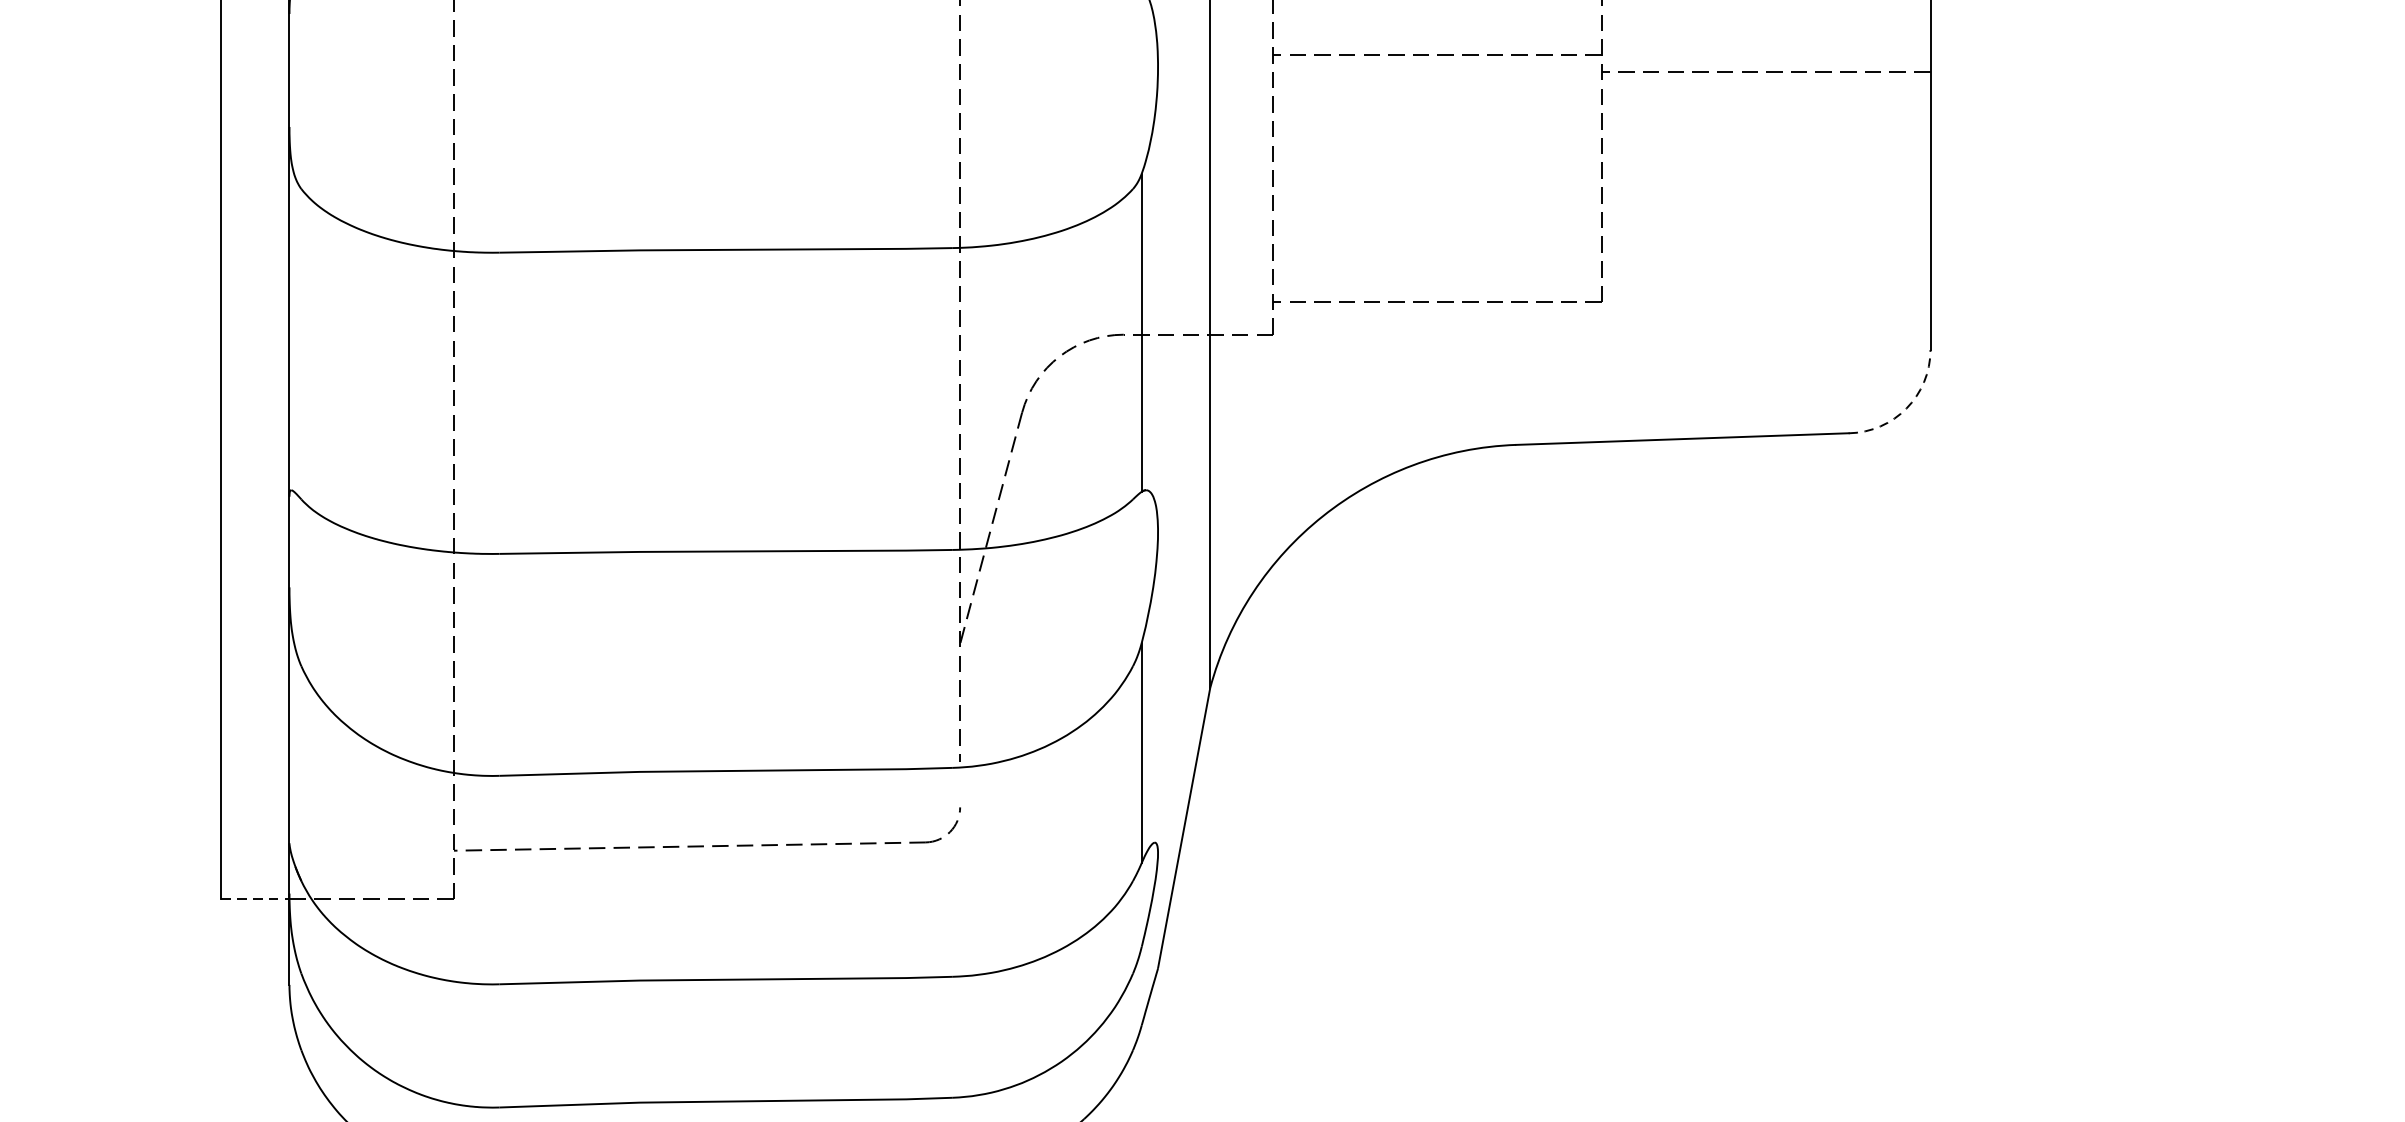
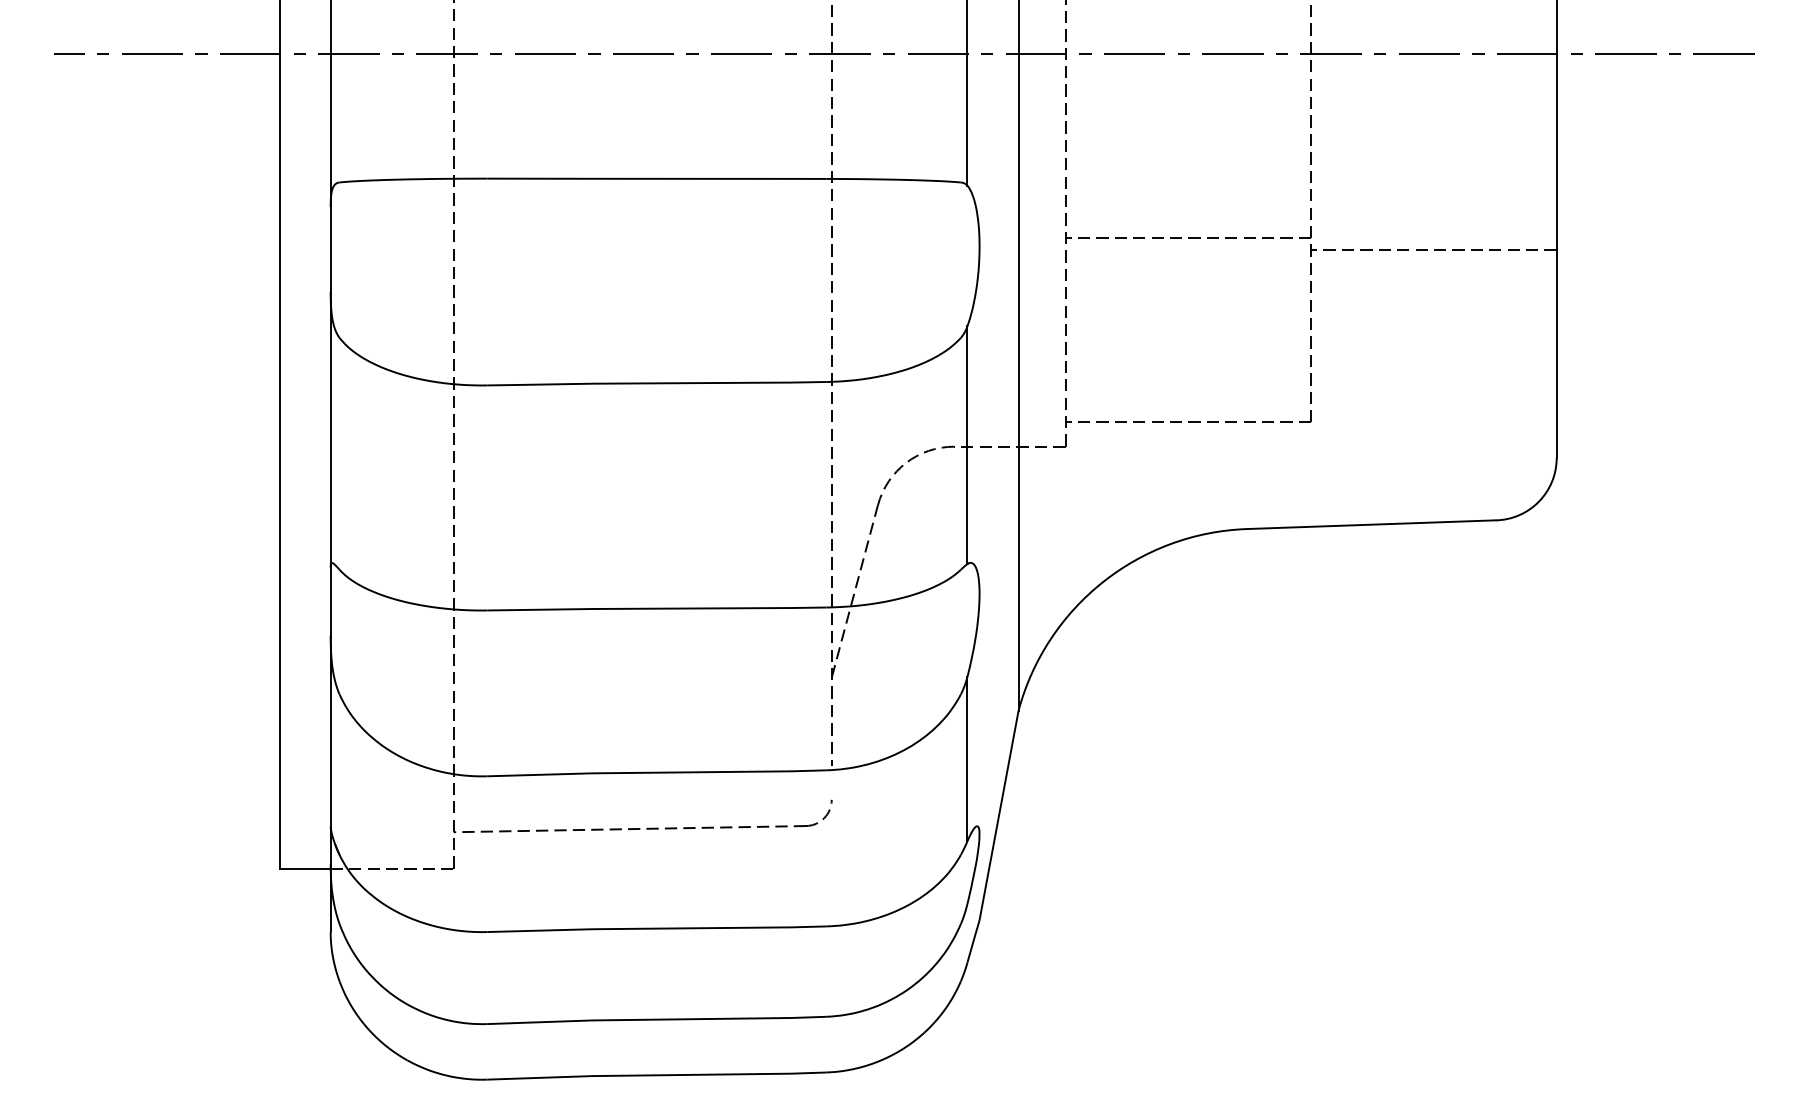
arc: (1906, 408) -> (1538, 501), dashed -> solid
line: (255, 899) -> (305, 868), dashed -> solid

